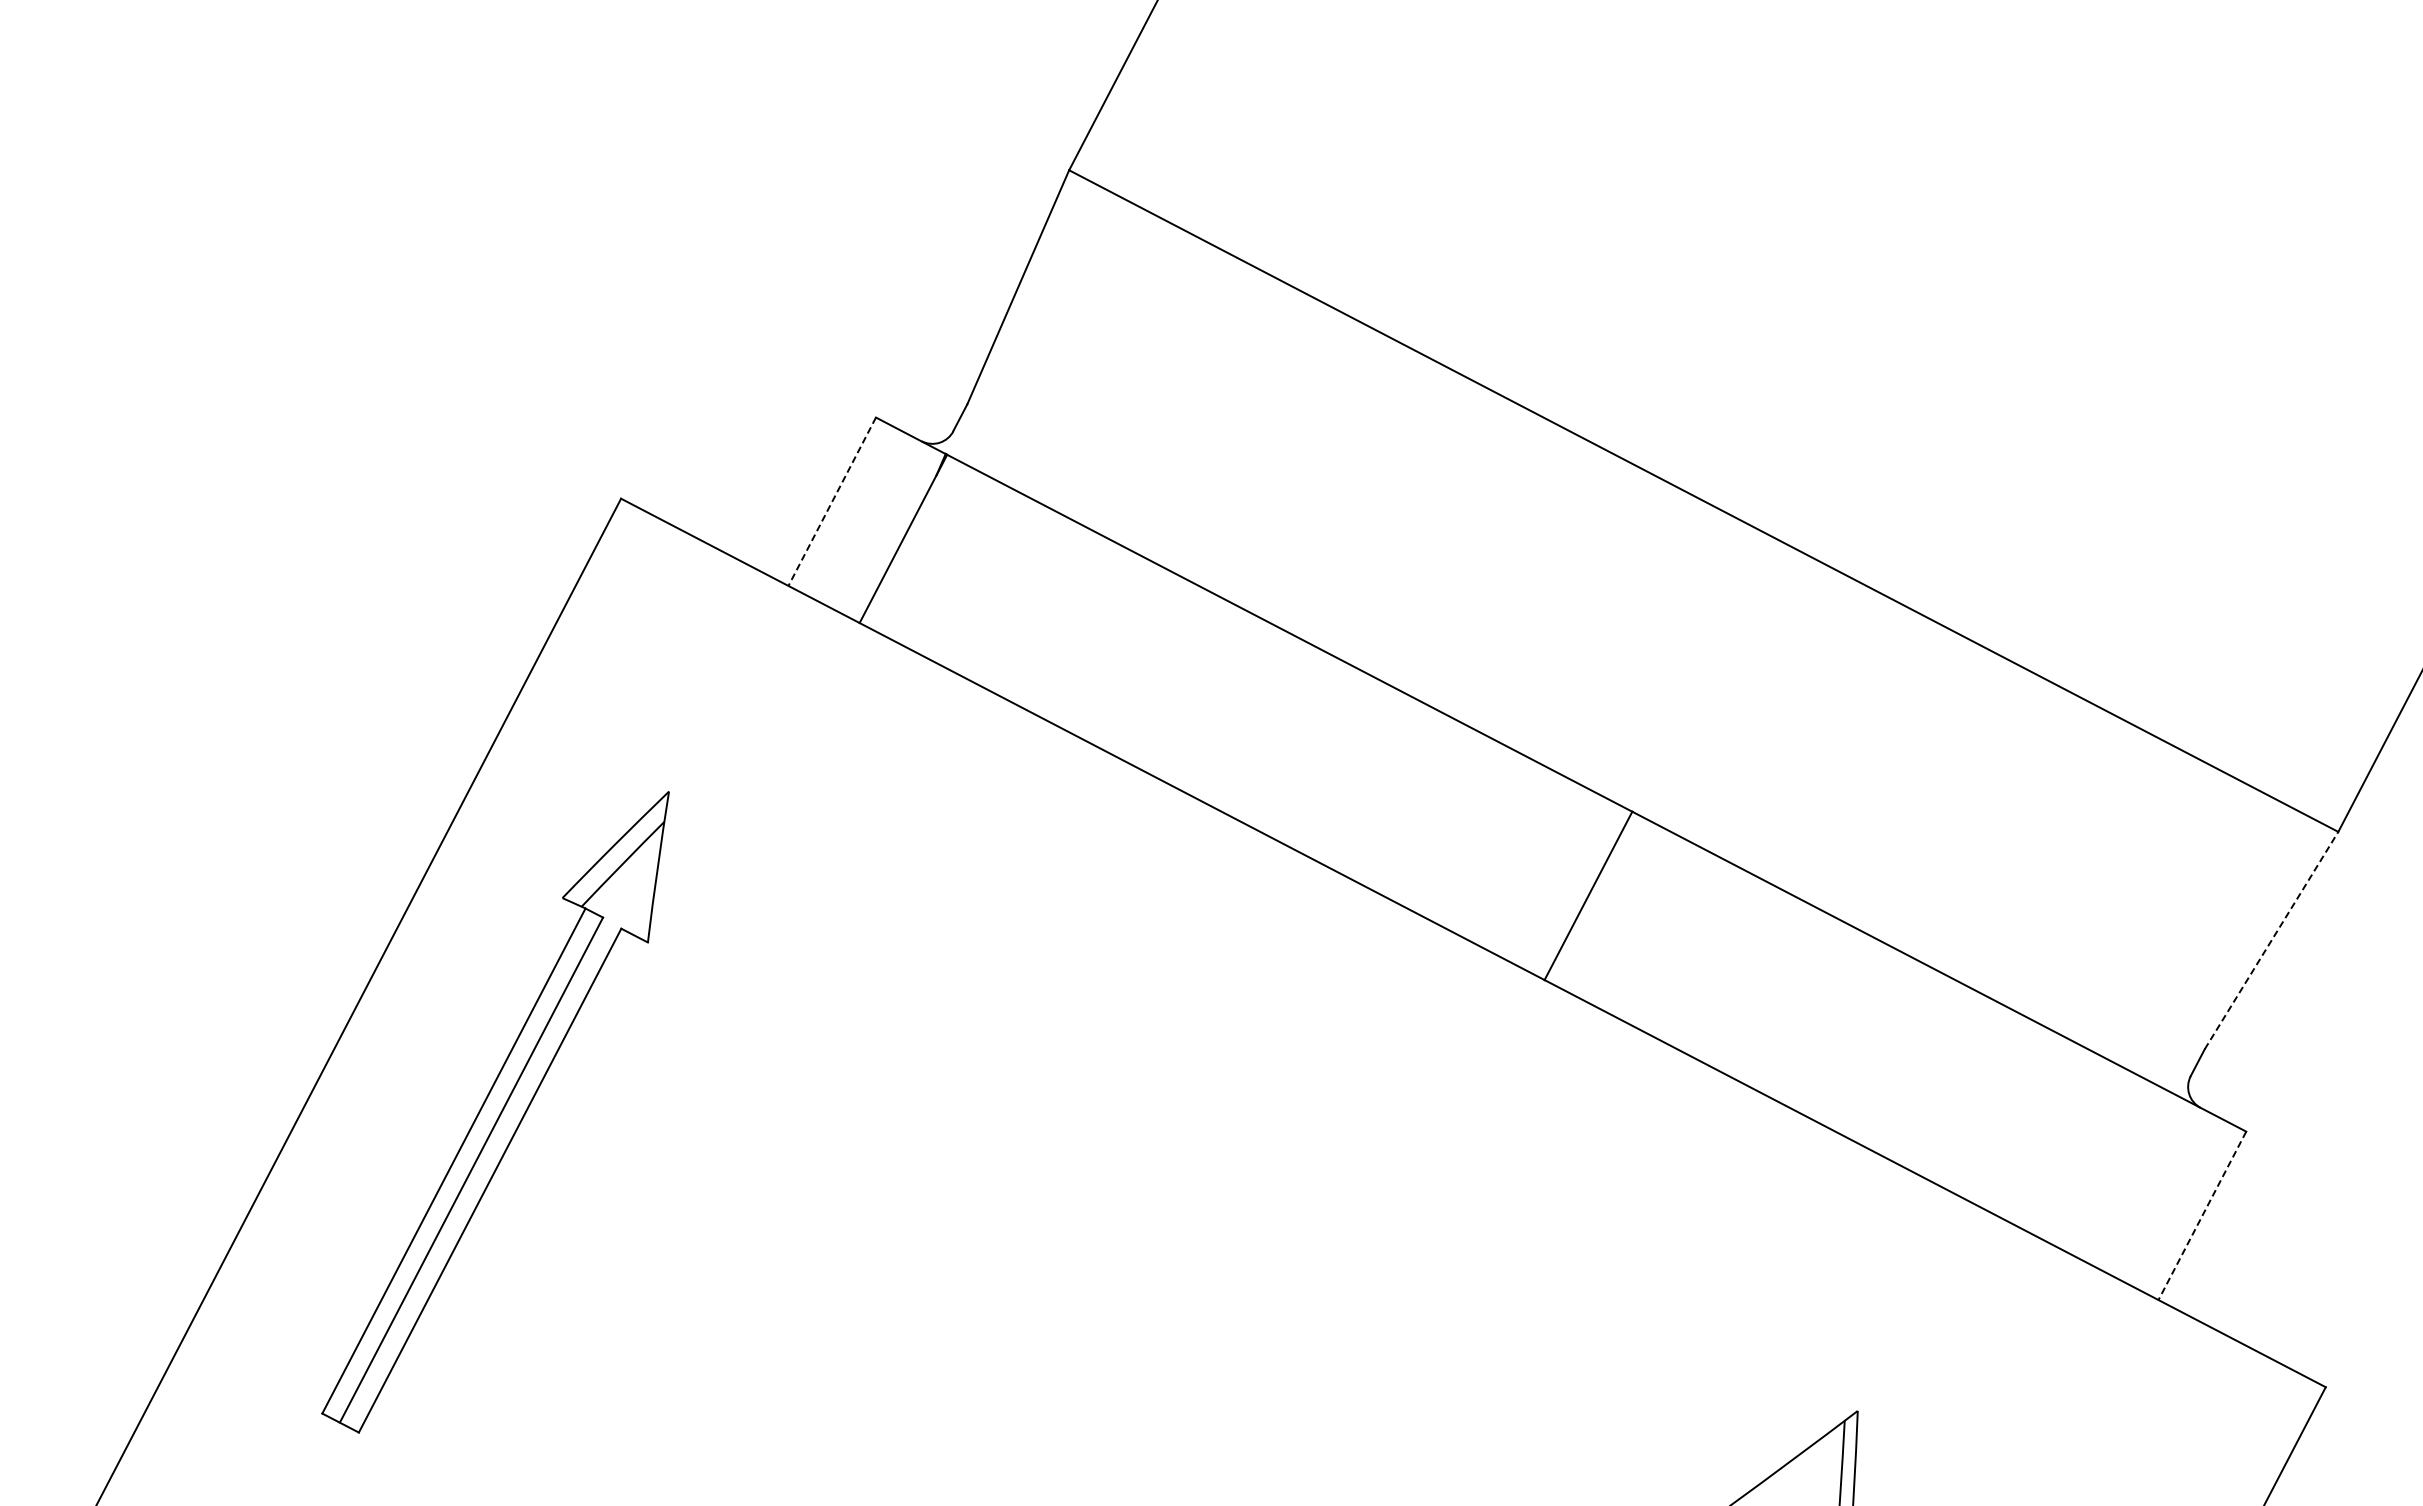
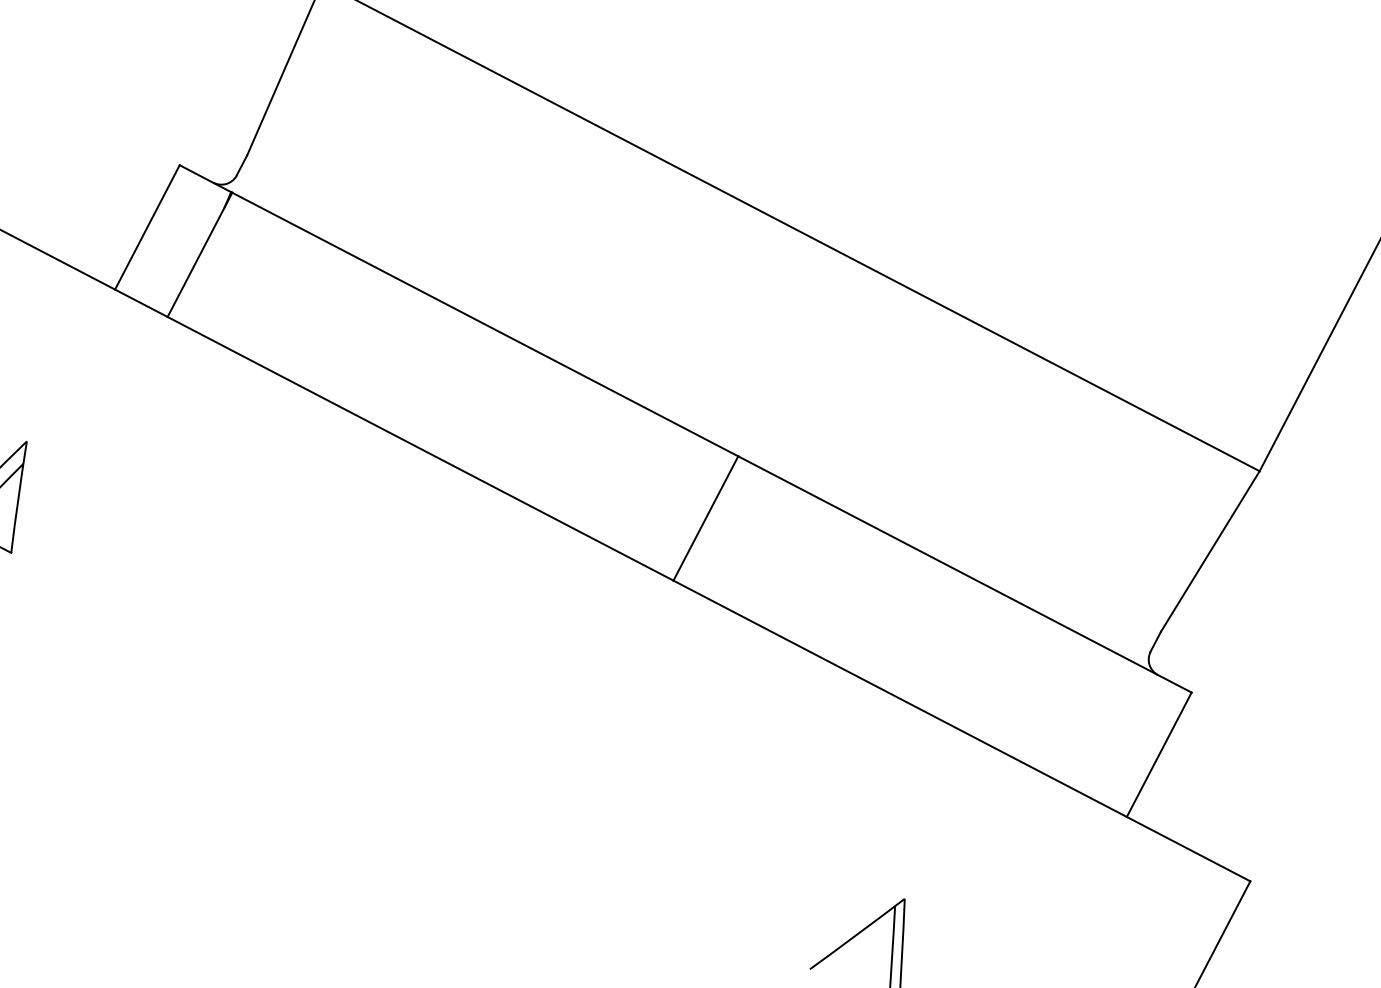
line: (832, 501) -> (147, 227), dashed -> solid
line: (2271, 940) -> (1210, 551), dashed -> solid
line: (2202, 1216) -> (1159, 755), dashed -> solid

